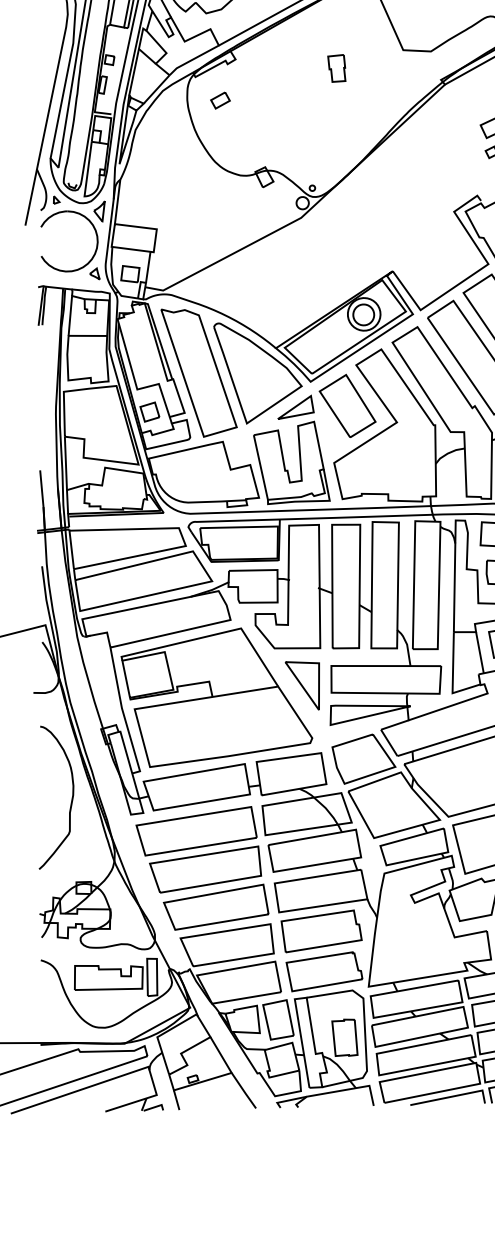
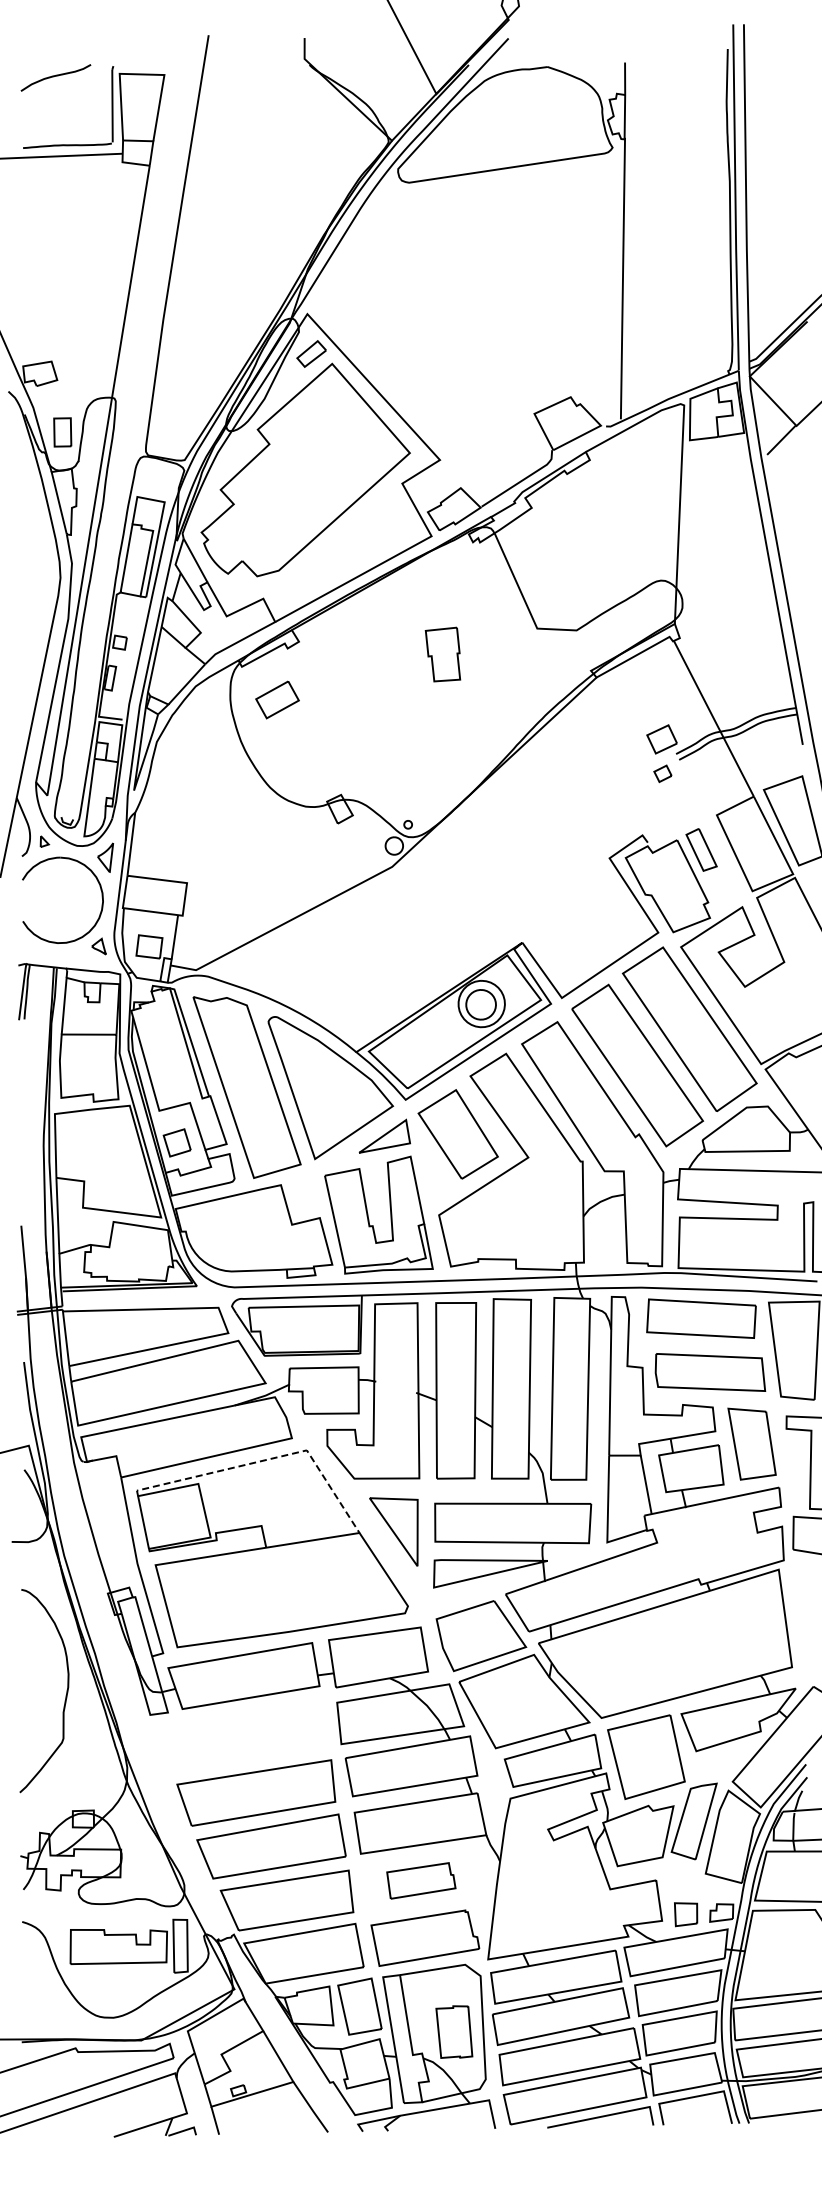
part: (336, 68) -> (442, 654), size x1.4
part: (220, 100) -> (277, 700), size x1.6
line: (213, 634) -> (267, 1459), solid -> dashed
part: (196, 831) -> (243, 1738), removed
part: (321, 931) -> (421, 1880), size x0.6

